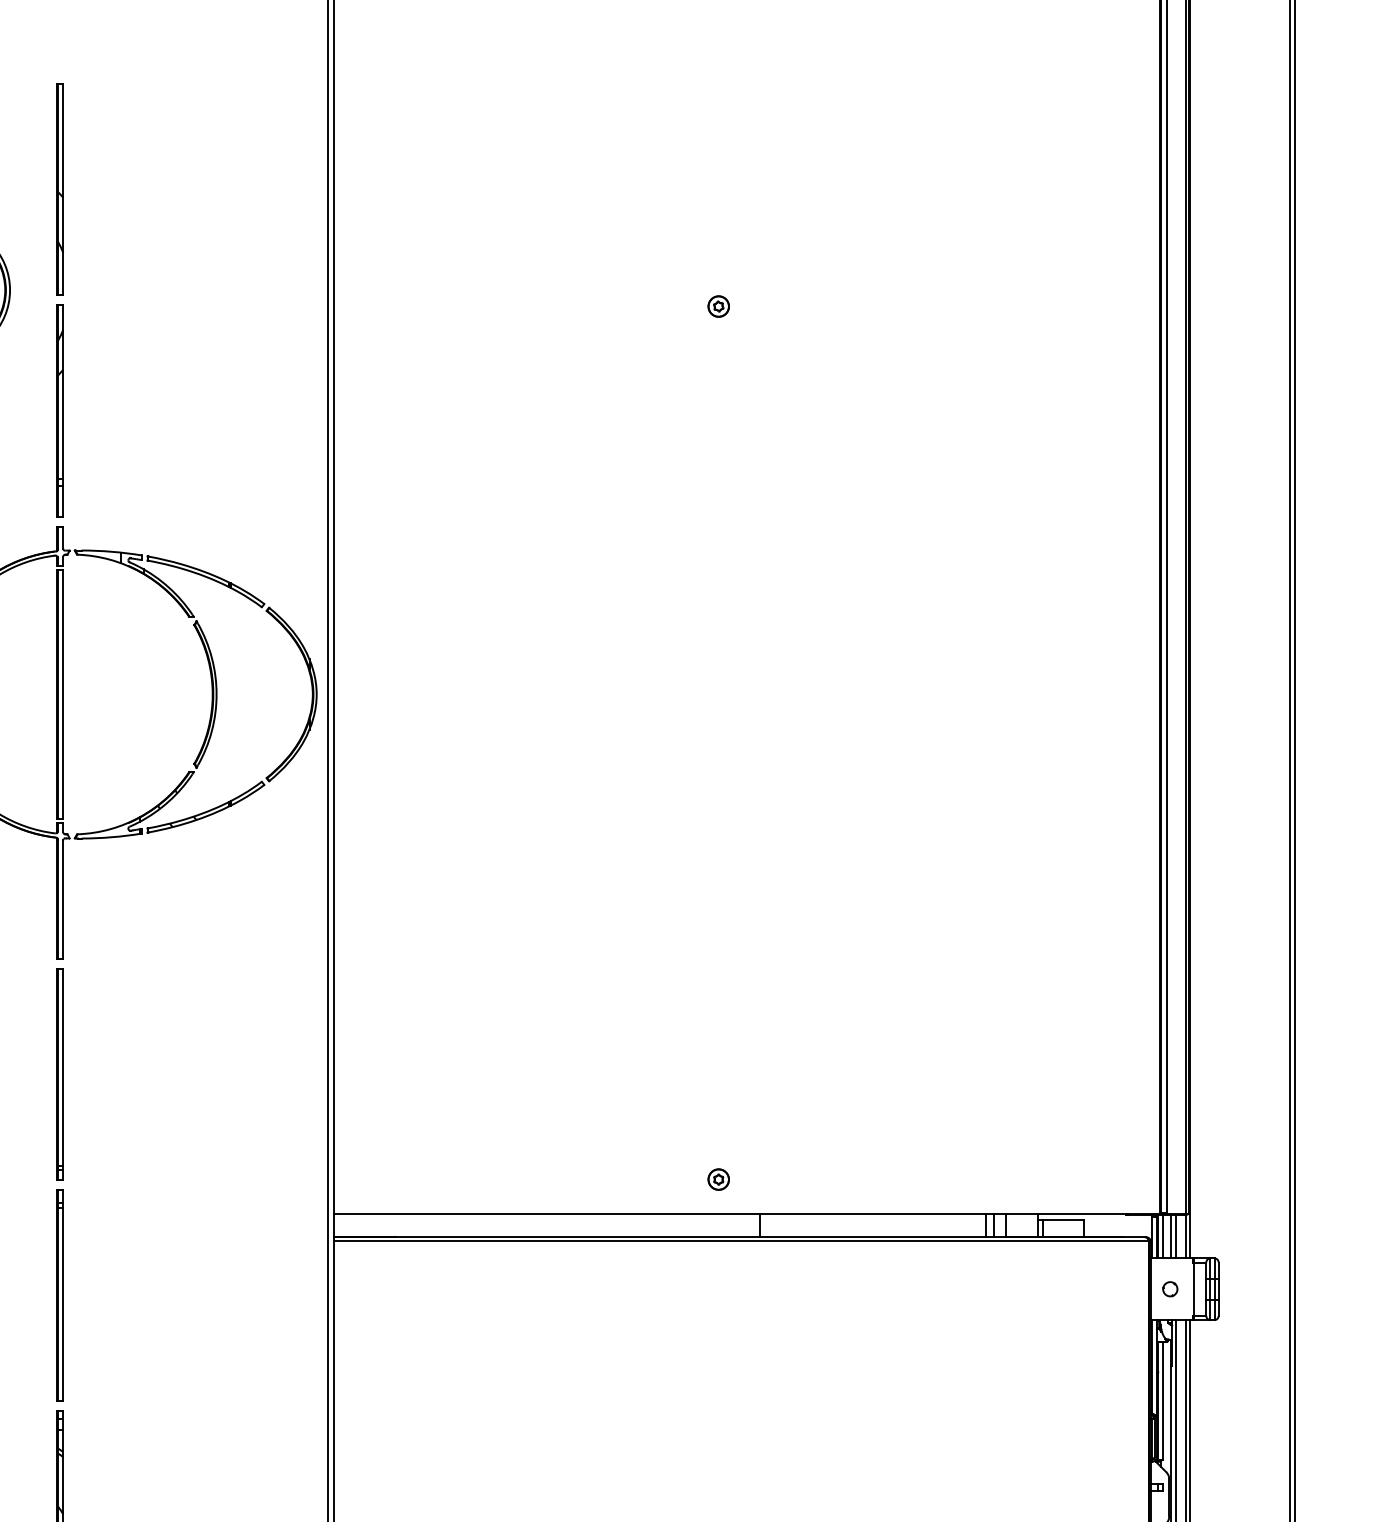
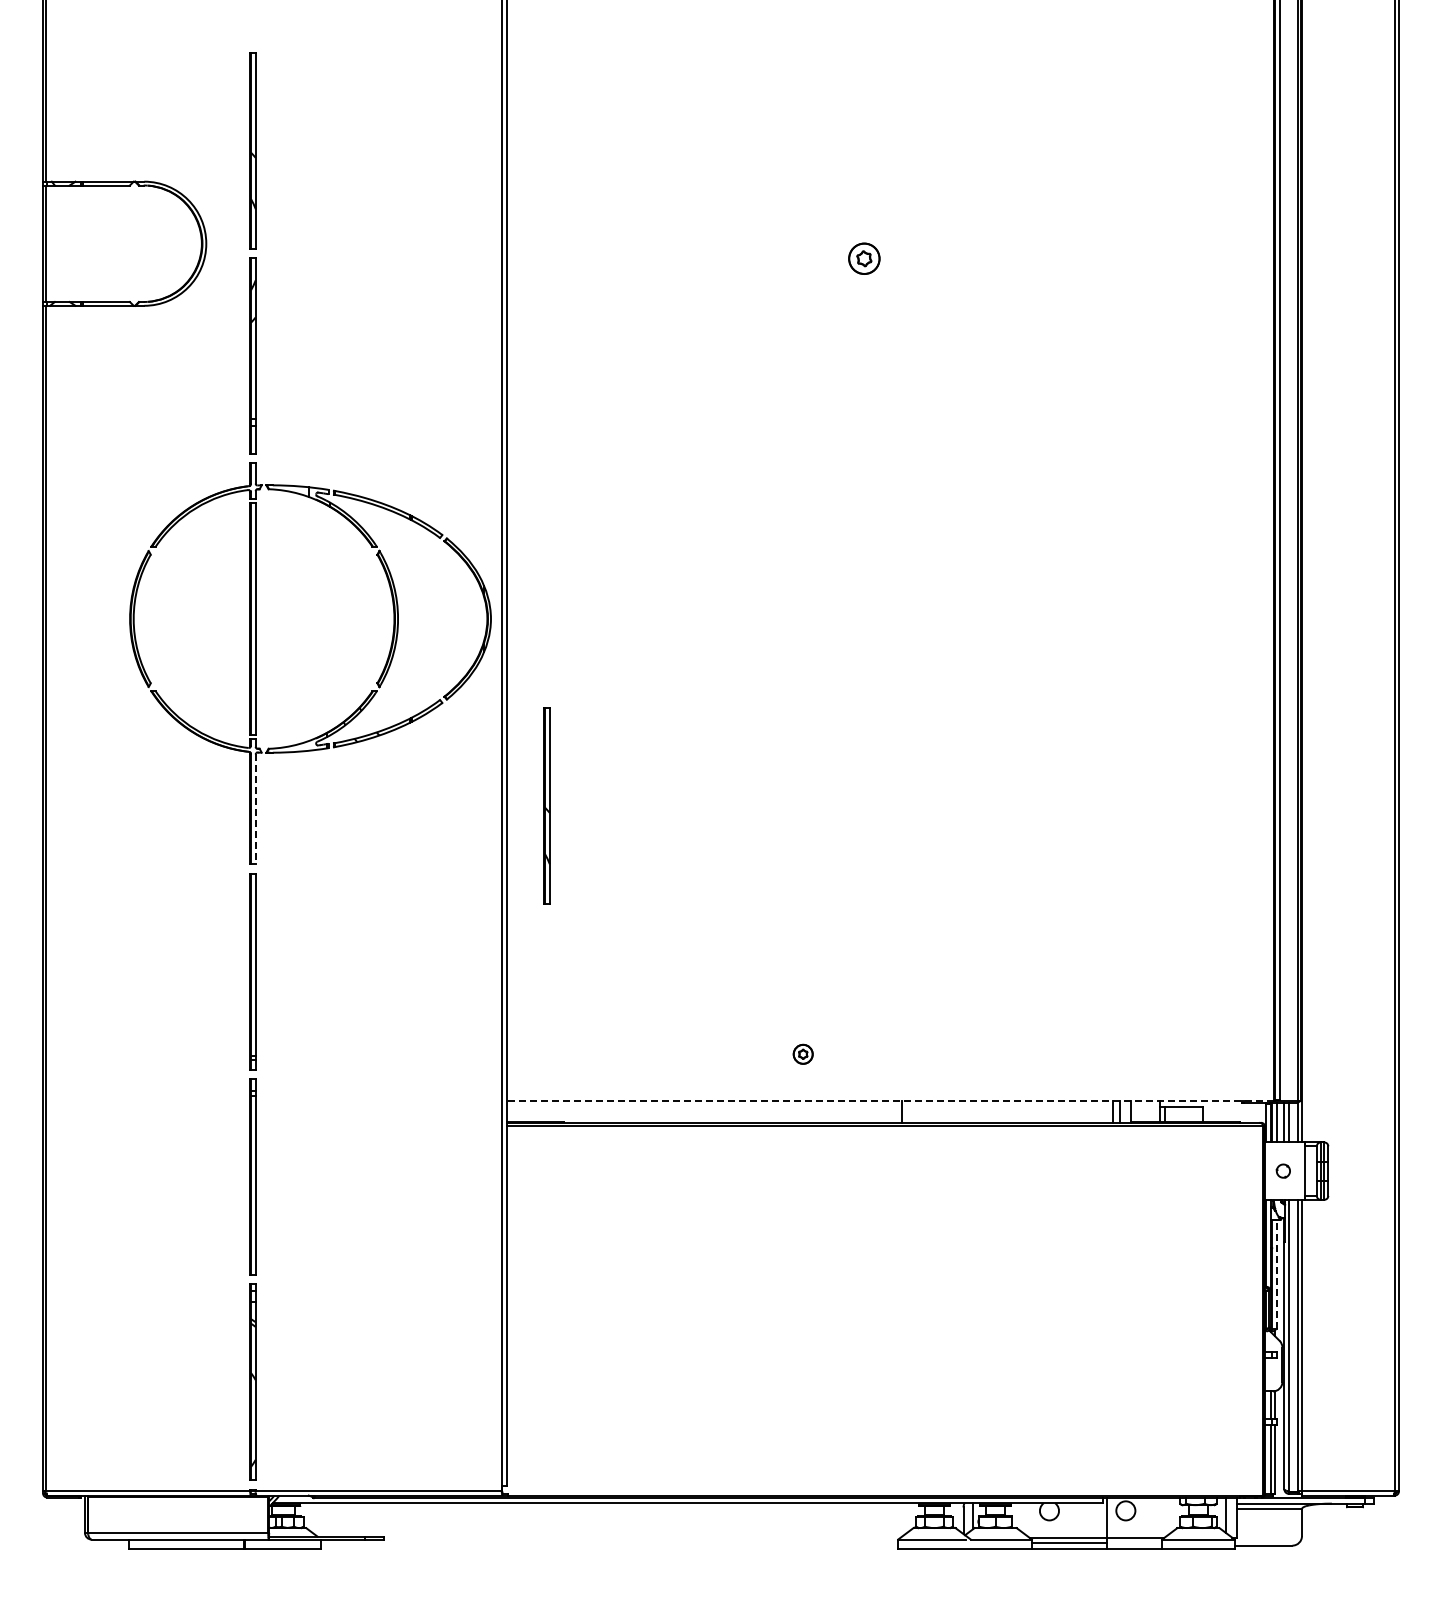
part: (717, 306) -> (863, 258), size x1.6
part: (376, 895) -> (546, 805), added
line: (63, 899) -> (255, 809), solid -> dashed
part: (717, 1178) -> (802, 1053), moved
line: (747, 1213) -> (890, 1100), solid -> dashed
line: (1162, 1400) -> (1276, 1274), solid -> dashed

